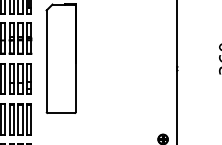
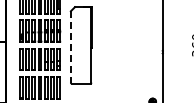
line: (46, 60) -> (70, 46), solid -> dashed

